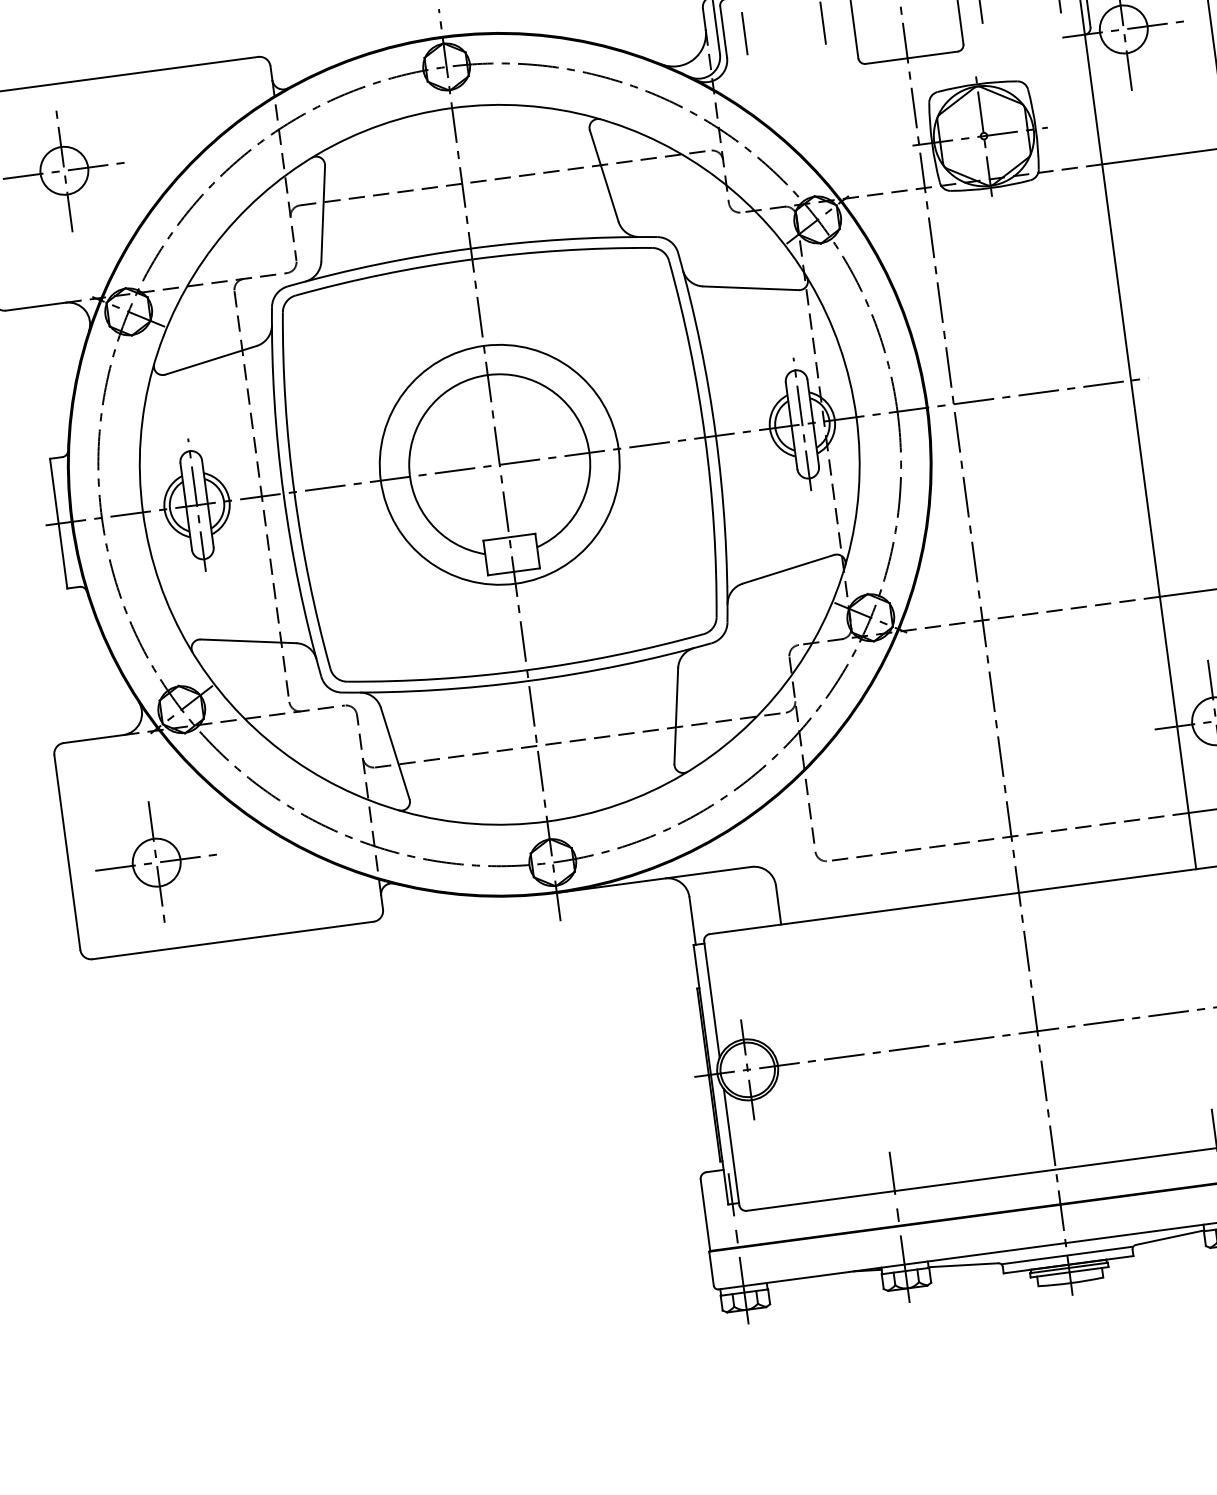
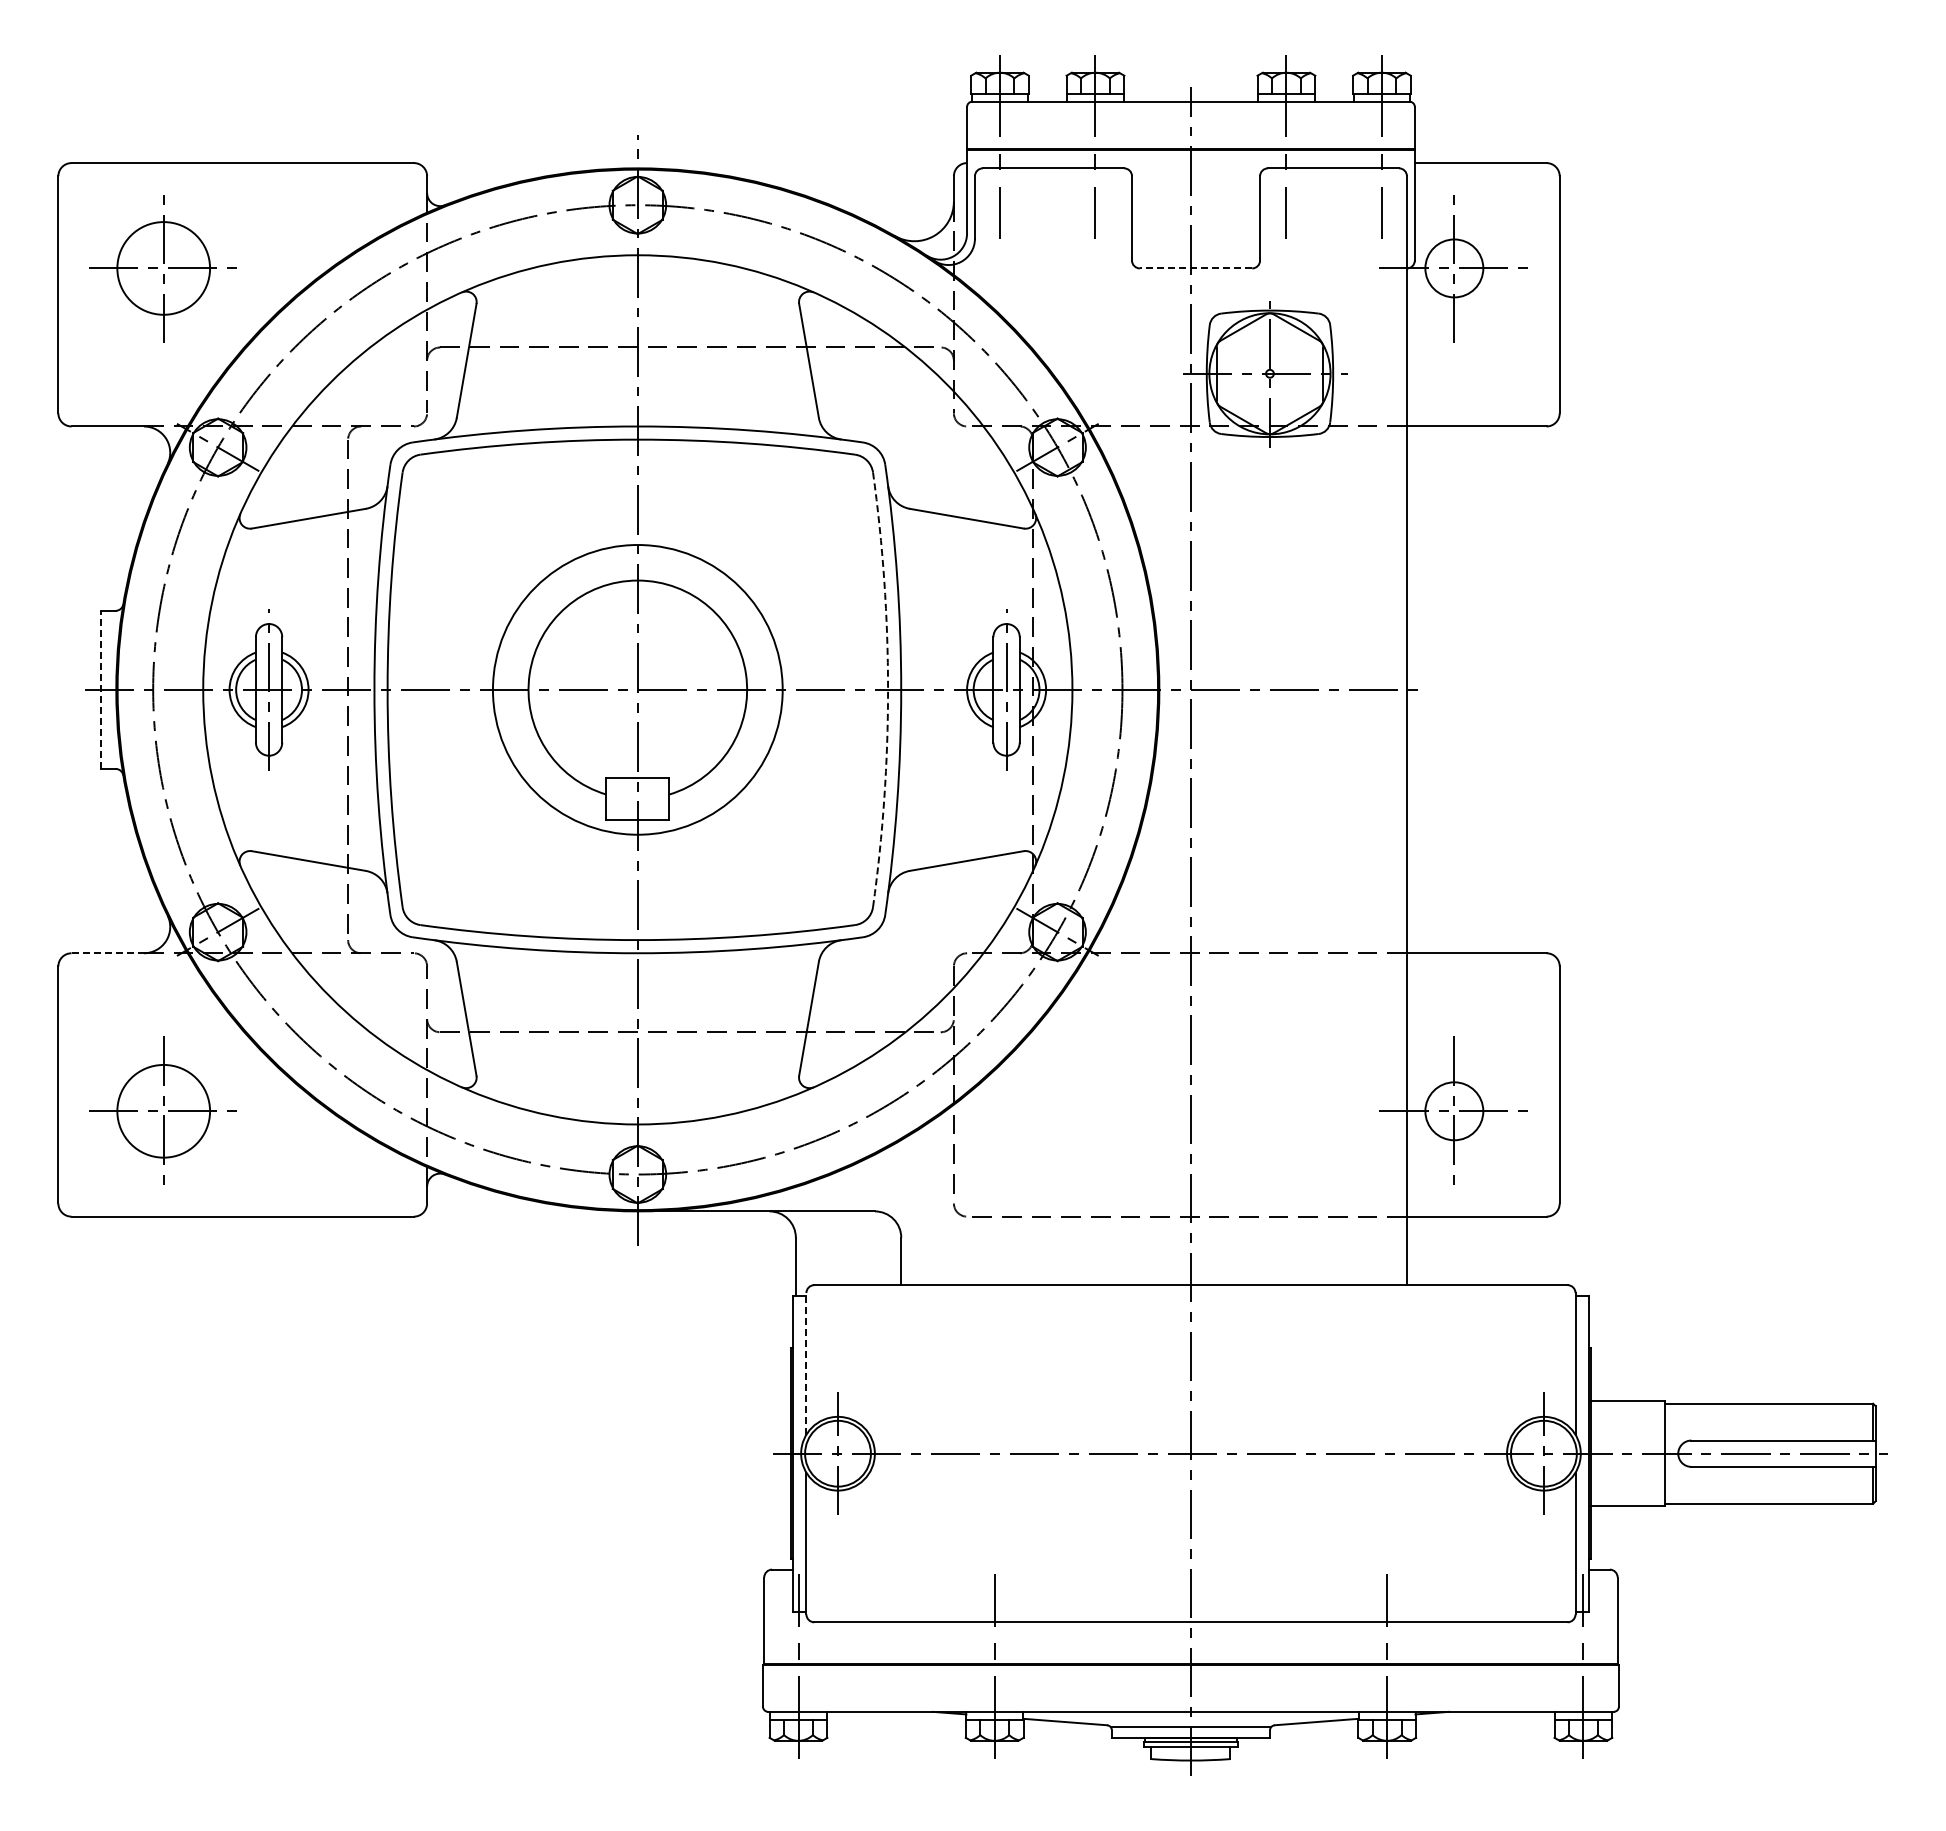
line: (911, 57) -> (1195, 268), solid -> dashed
circle: (64, 170) -> (163, 268), size x1.6
arc: (705, 437) -> (888, 689), solid -> dashed
line: (58, 523) -> (100, 689), solid -> dashed
line: (94, 739) -> (108, 953), solid -> dashed
circle: (156, 862) -> (163, 1111), size x1.6
line: (711, 999) -> (806, 1363), solid -> dashed

